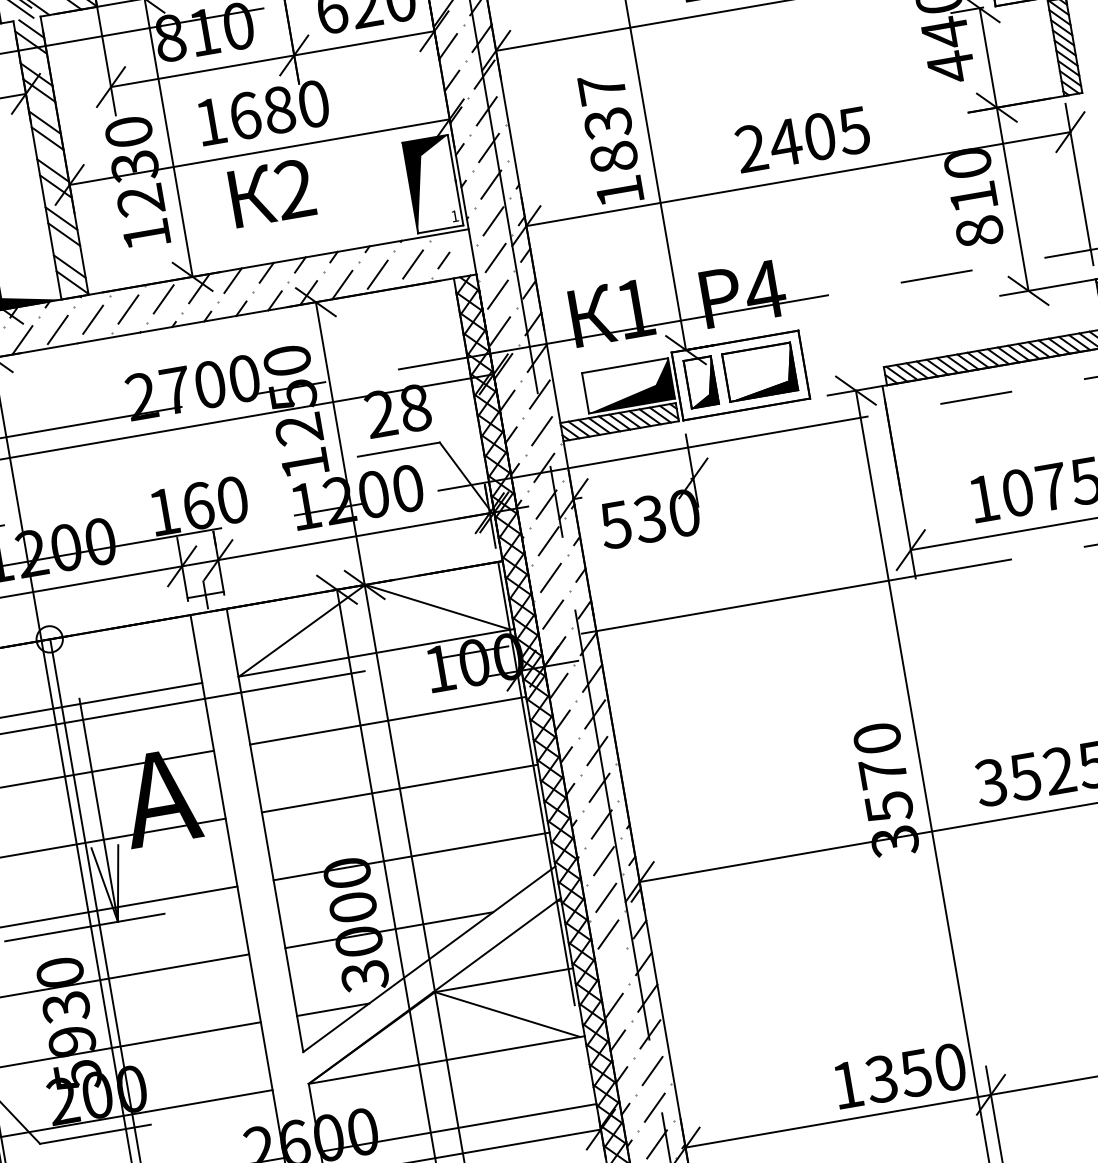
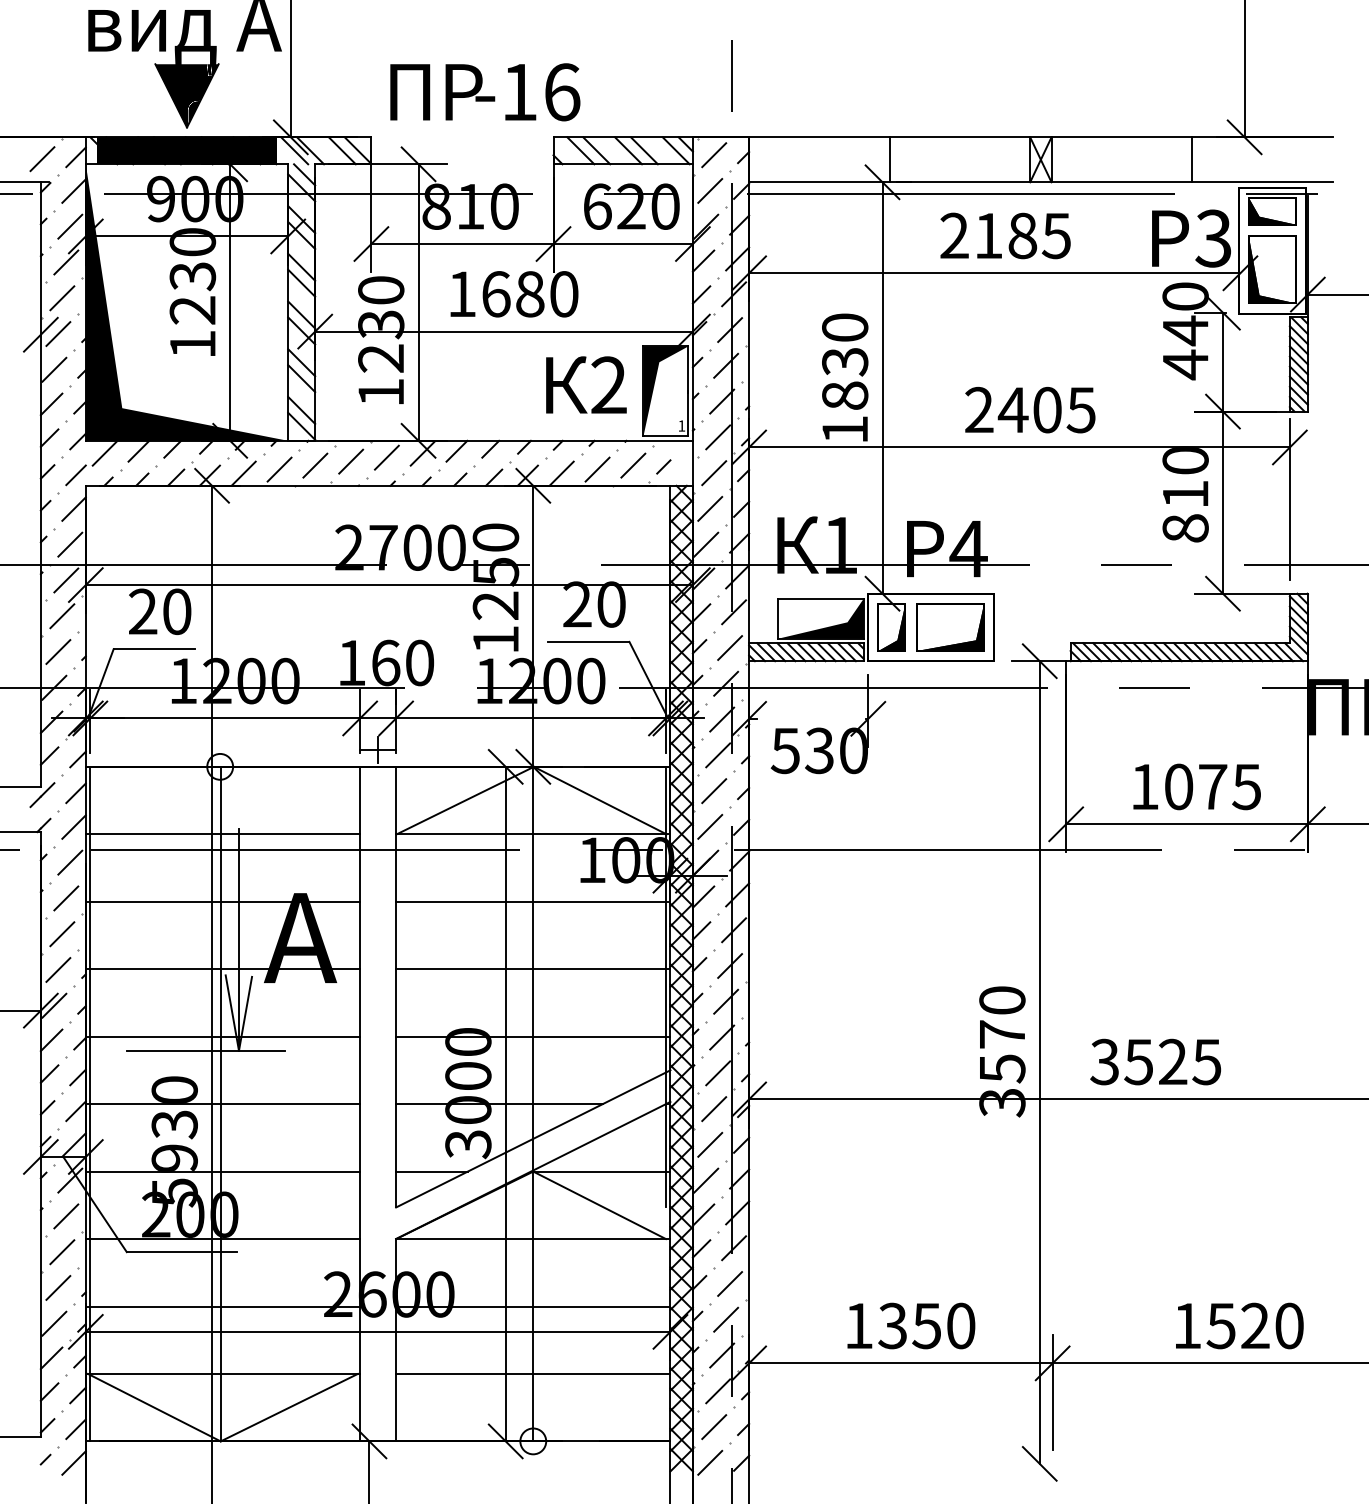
text: (602, 88) -> (845, 327), 1837 -> 1830
text: (272, 192) -> (586, 384), moved
text: (415, 408) -> (611, 604), 28 -> 20
line: (610, 971) -> (706, 1180), added
text: (900, 1075) -> (911, 1325), moved

